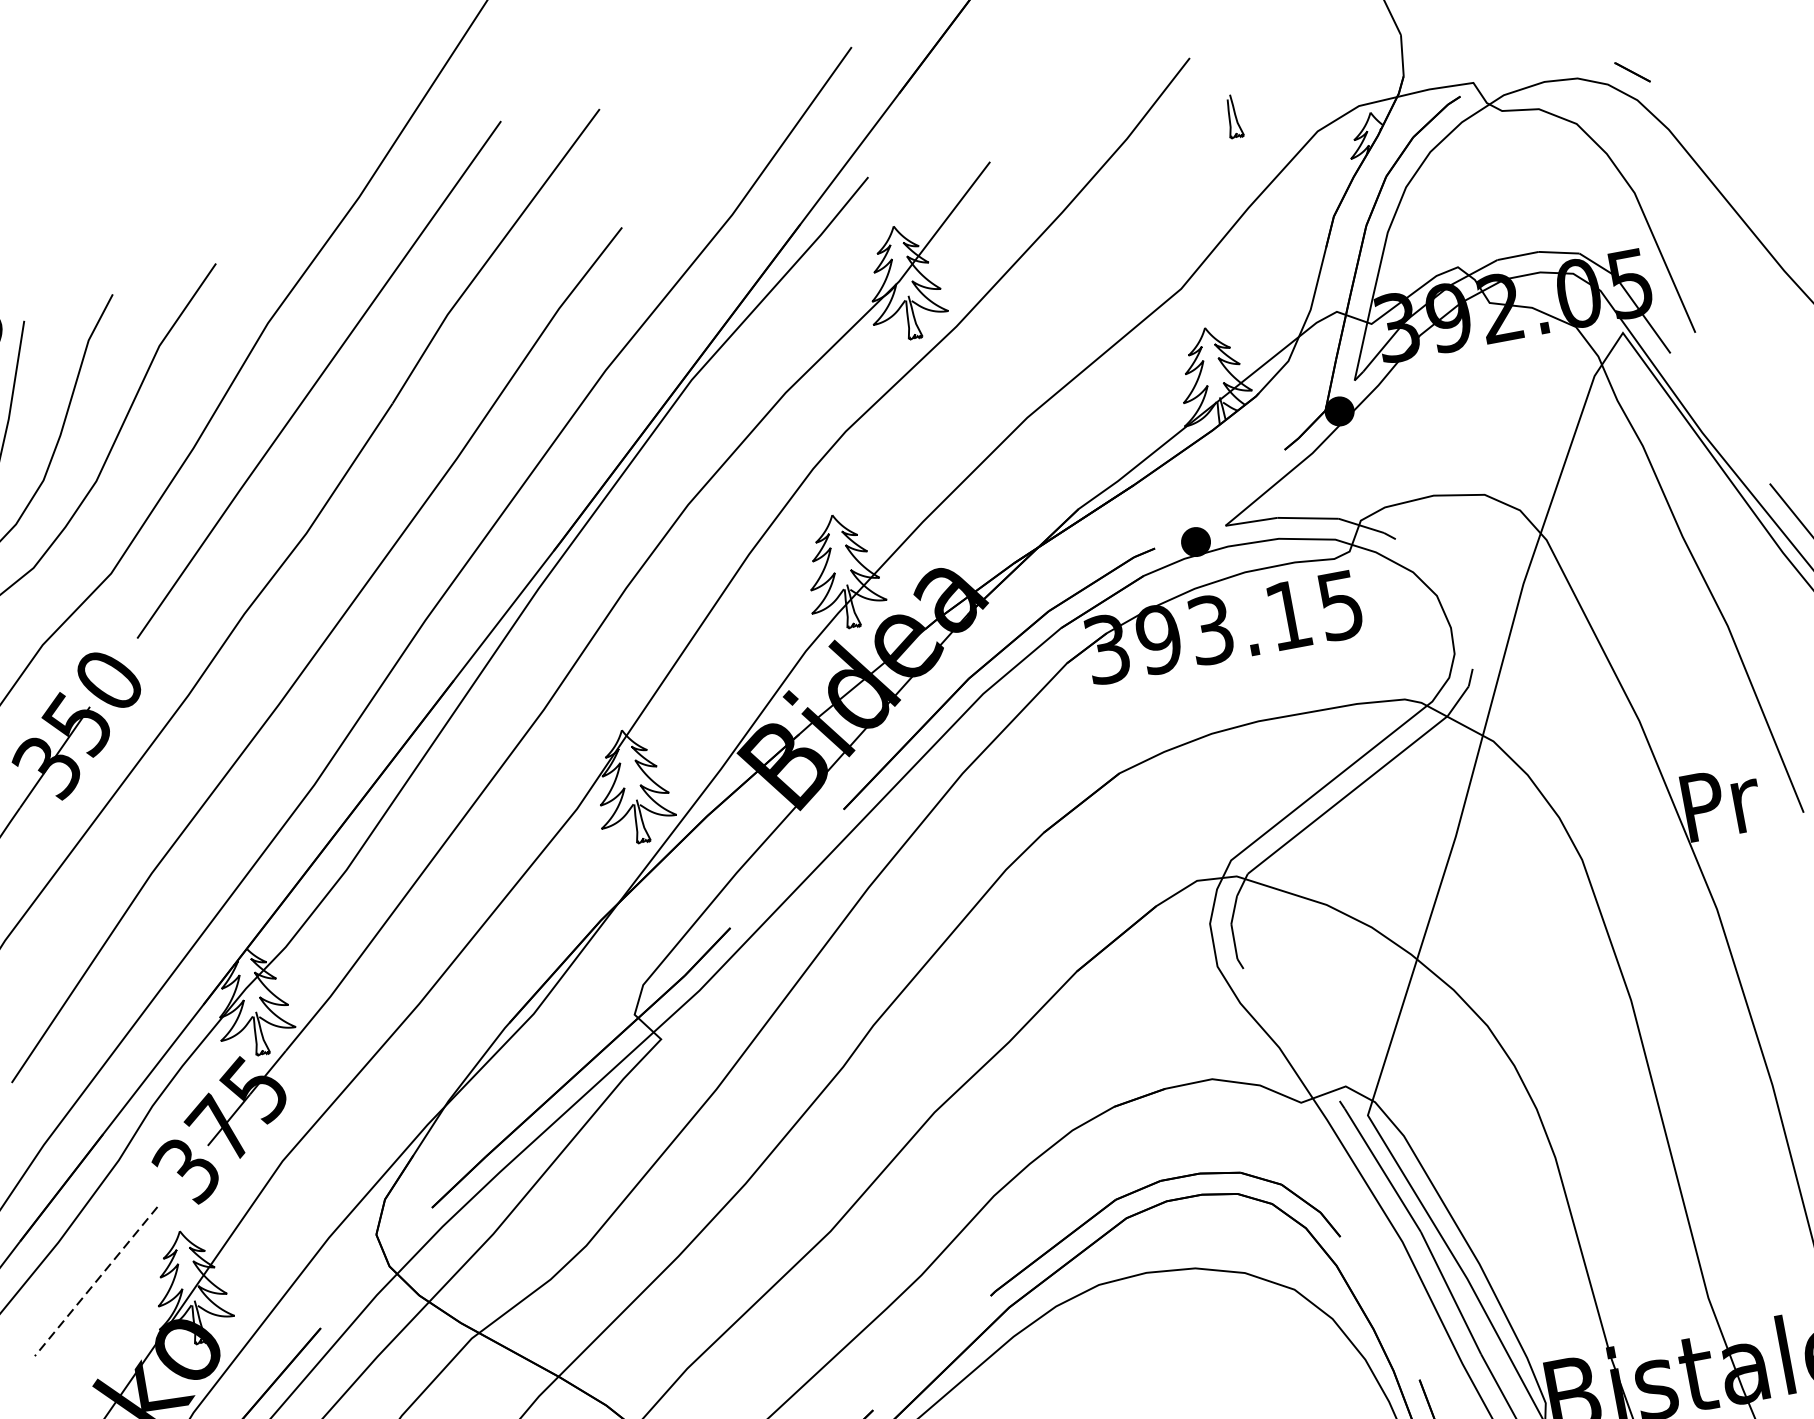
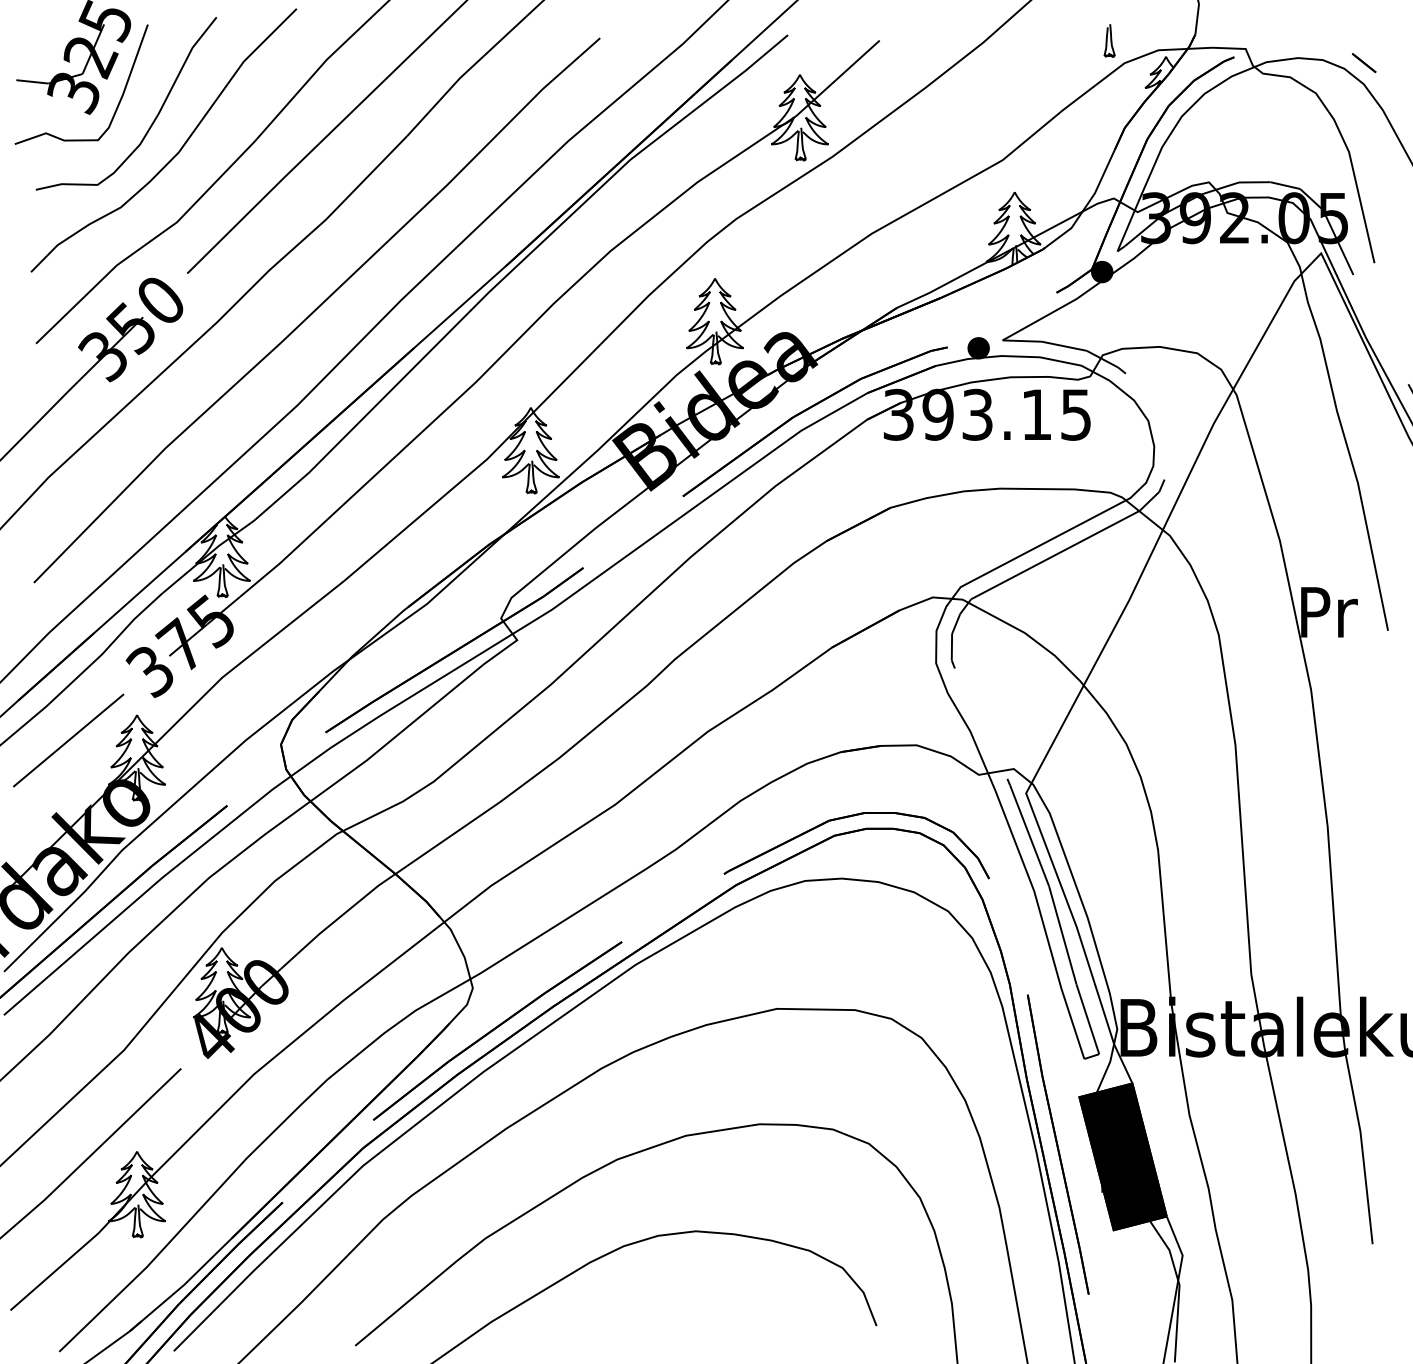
part: (1233, 116) -> (1109, 40), moved
line: (95, 1281) -> (68, 740), dashed -> solid

